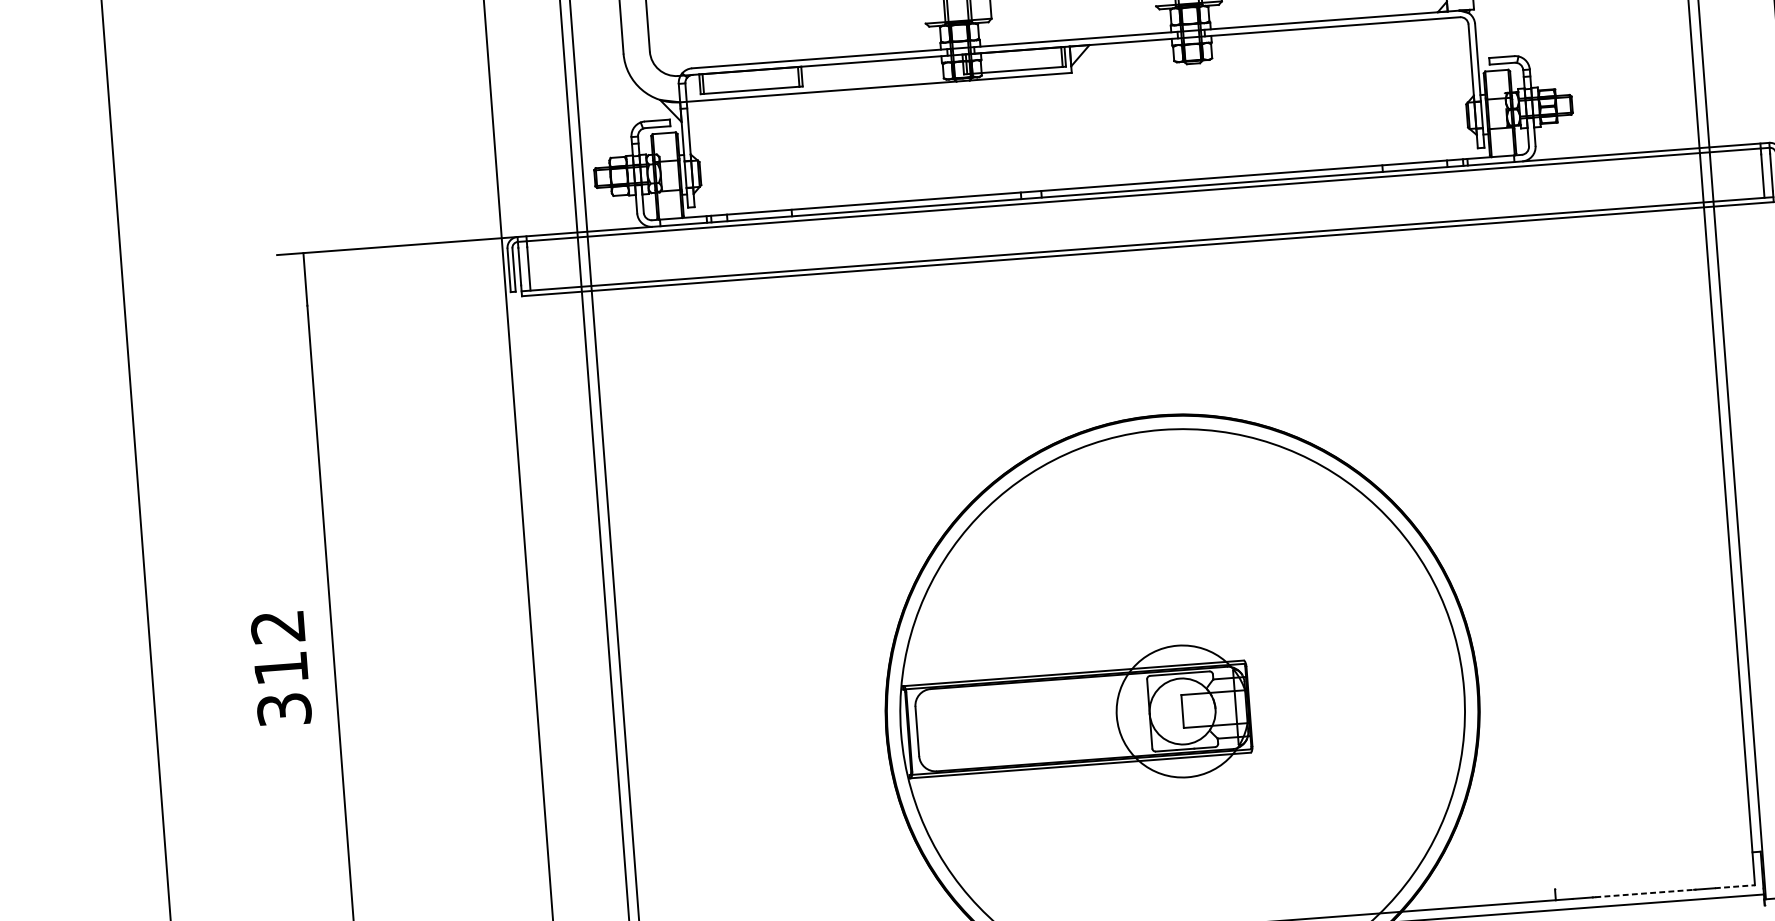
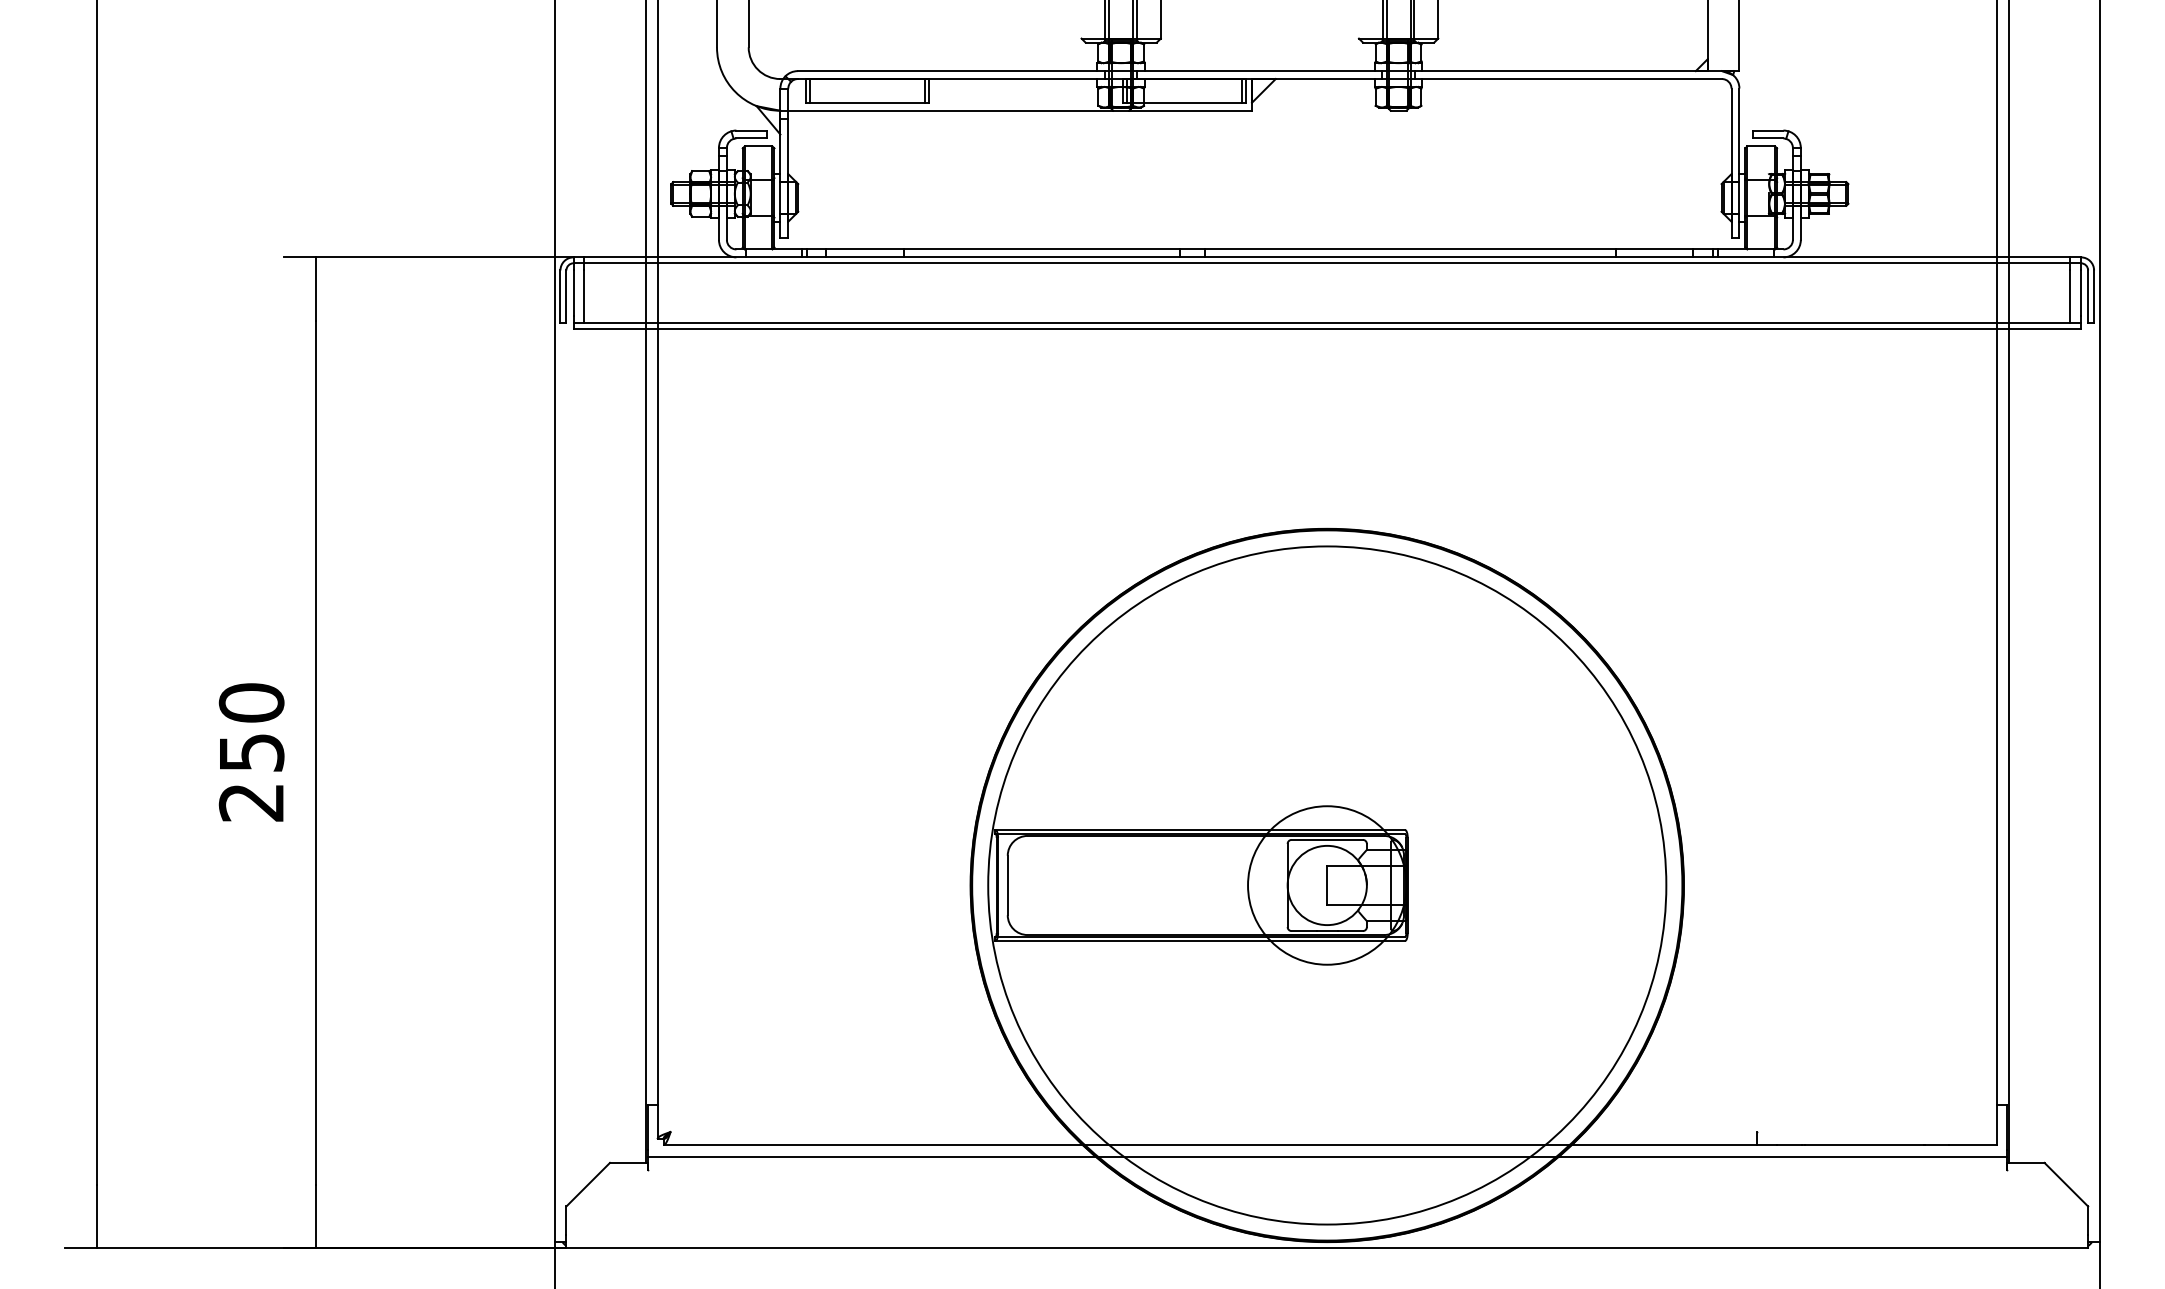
text: (281, 668) -> (251, 752), 312 -> 250
line: (1735, 887) -> (1973, 1145), dashed -> solid
line: (1644, 893) -> (1864, 1145), dashed -> solid

